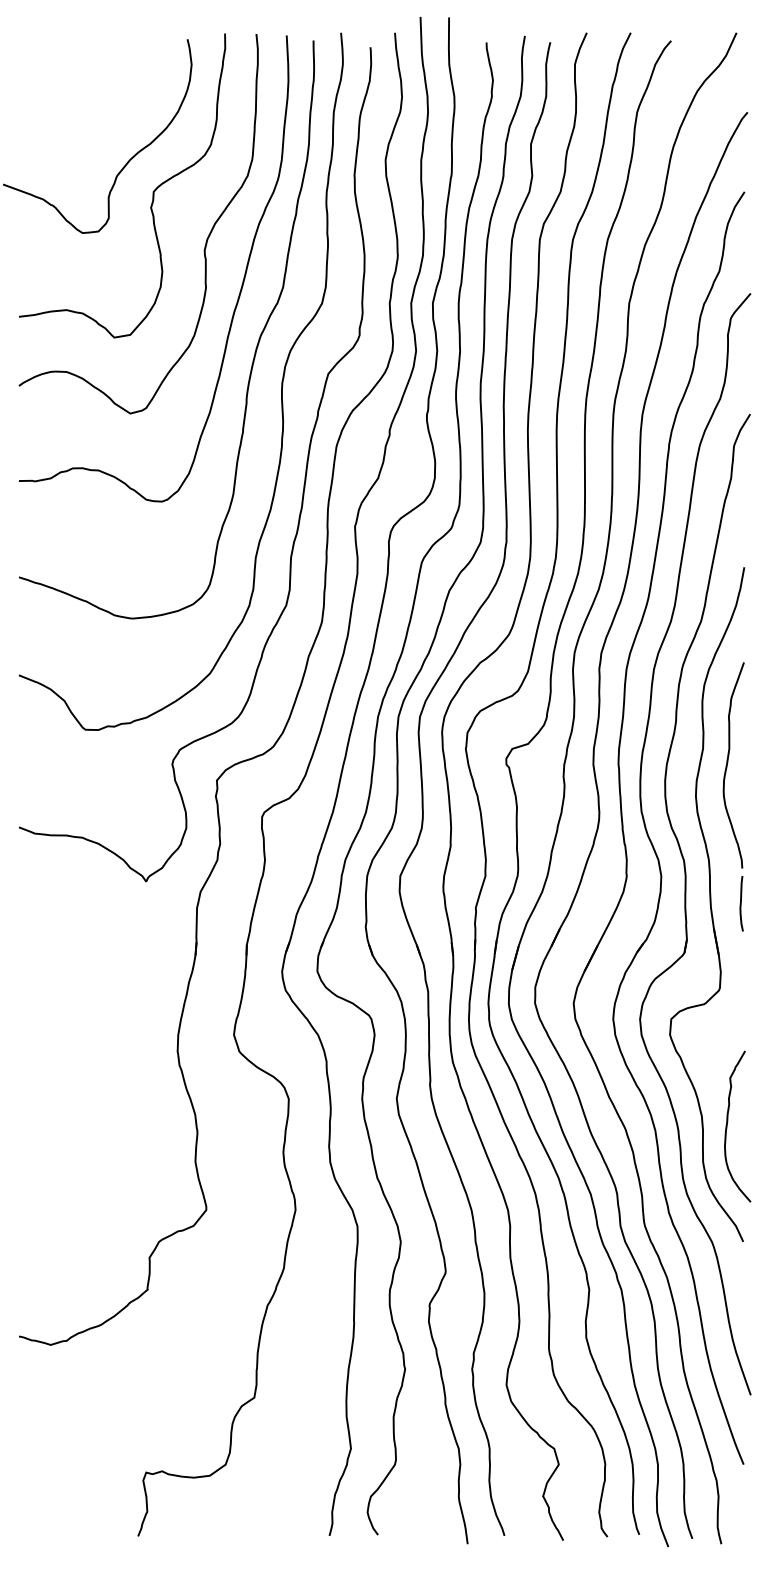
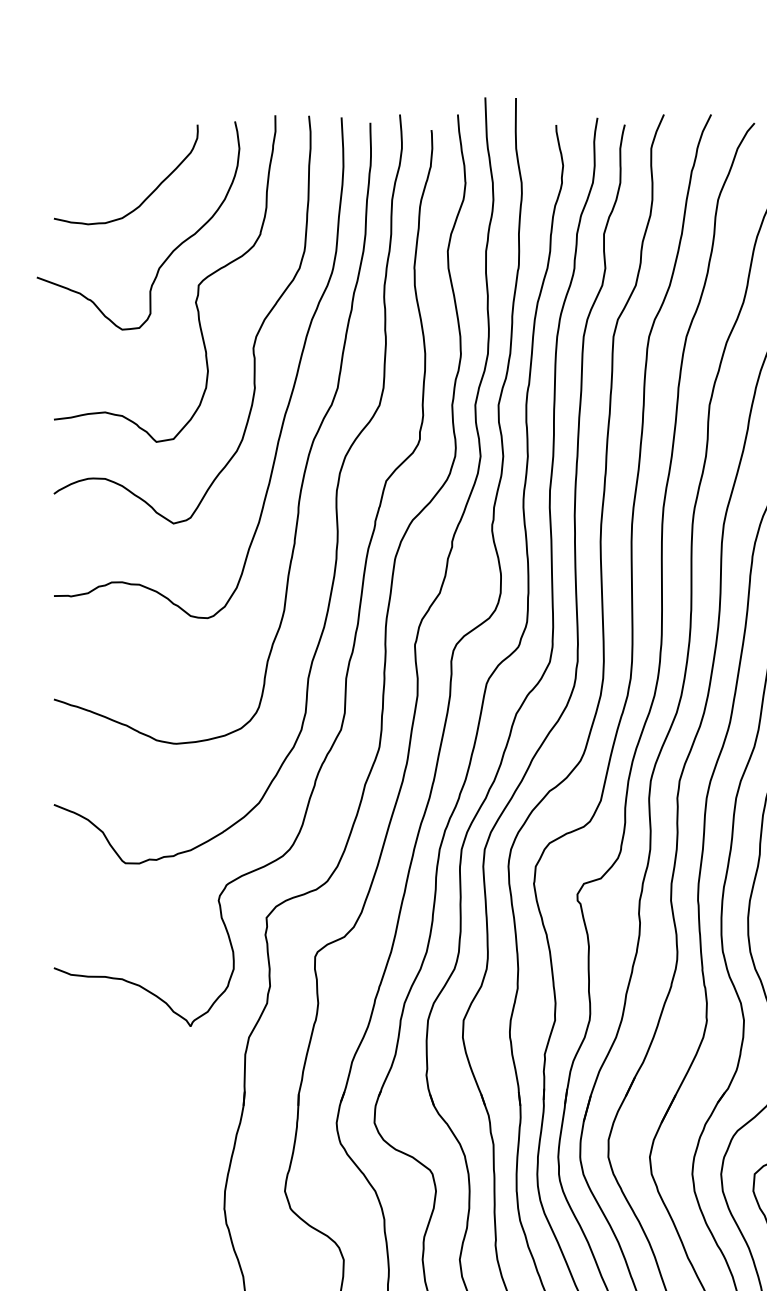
curve: (106, 108) -> (147, 195), added

